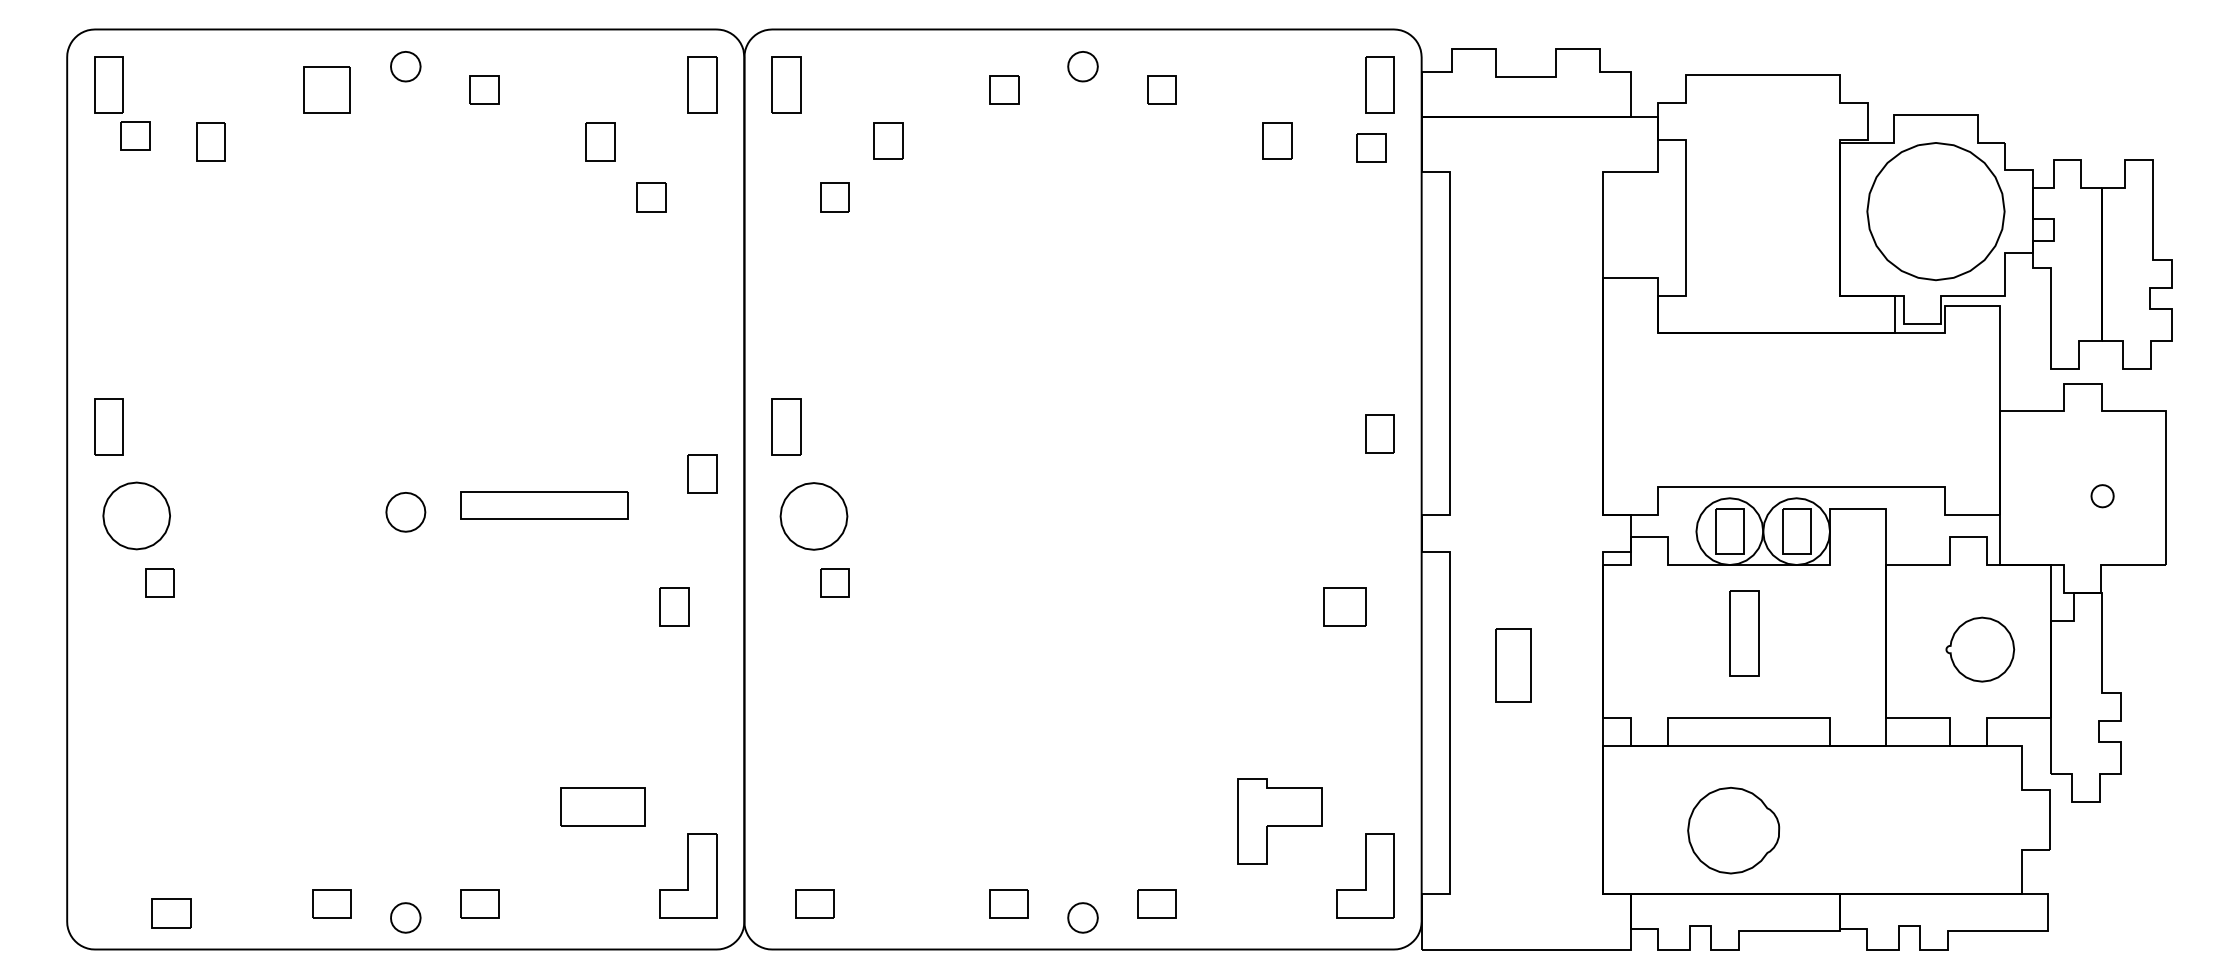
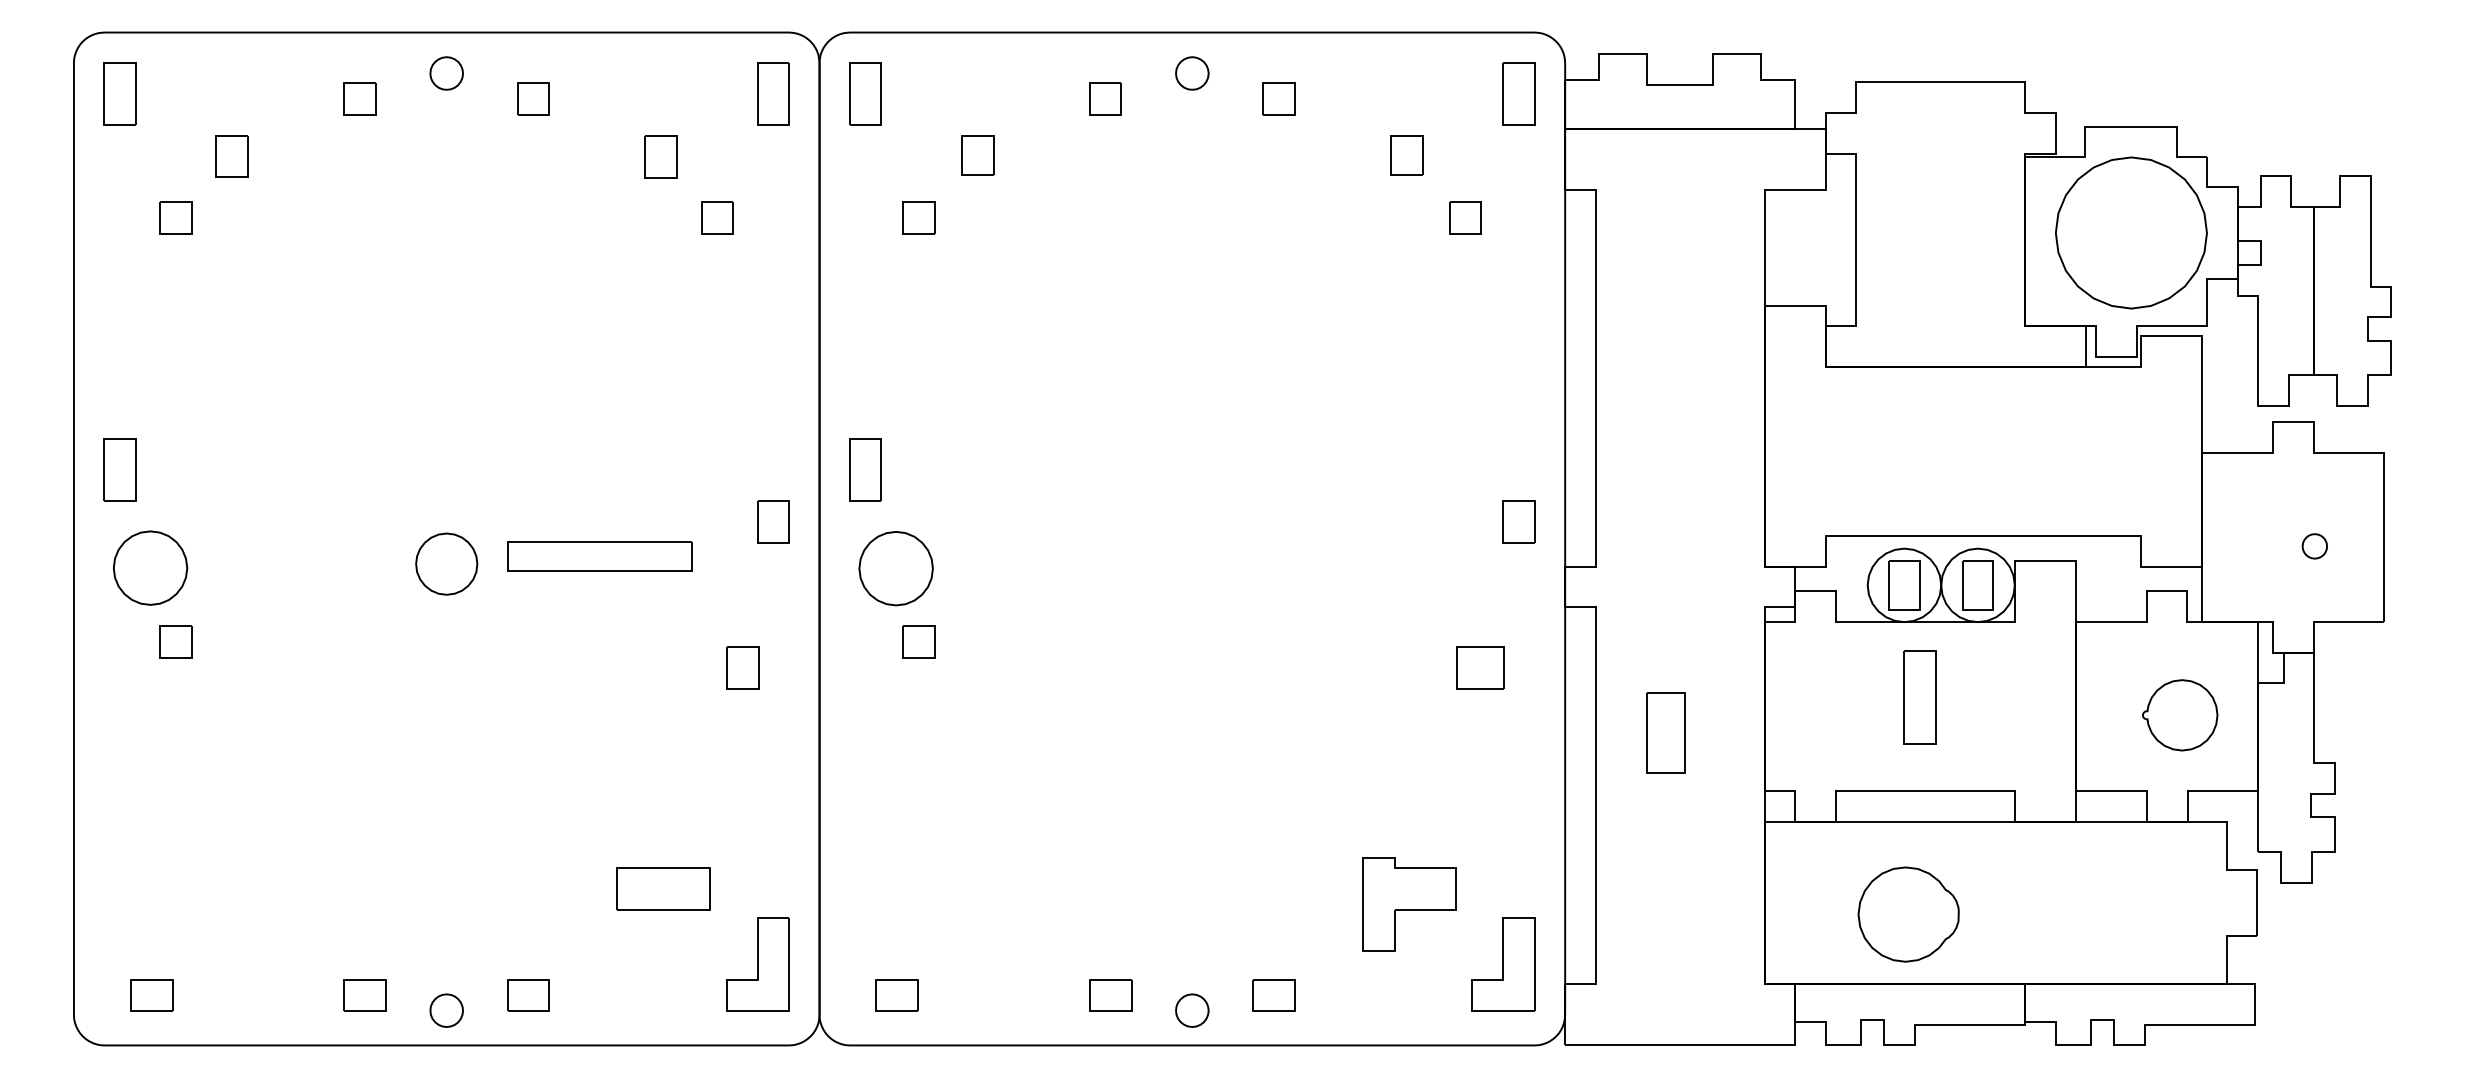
part: (326, 89) -> (359, 98), size x0.62
part: (134, 135) -> (175, 217), moved
part: (1371, 147) -> (1465, 217), moved
part: (1379, 433) -> (1518, 521), moved
part: (405, 511) -> (446, 563), size x1.43
part: (171, 913) -> (151, 995), moved

